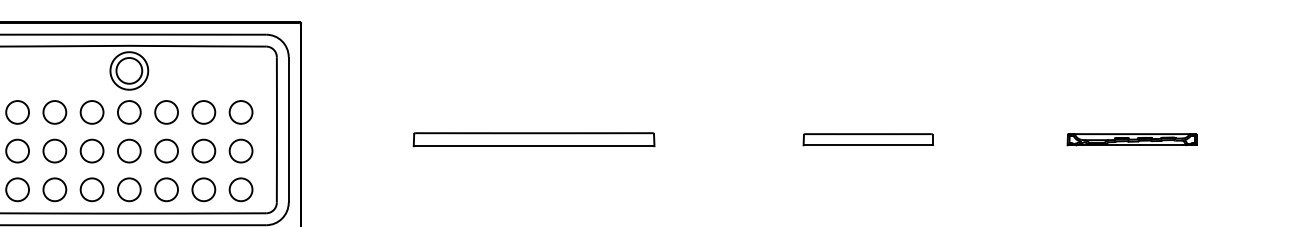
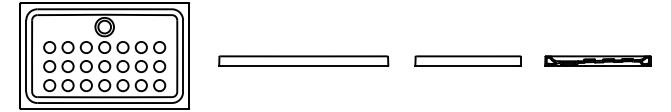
part: (533, 138) -> (303, 60), size x1.43
part: (866, 138) -> (467, 60), size x1.67
part: (1131, 138) -> (597, 60), size x1.67

